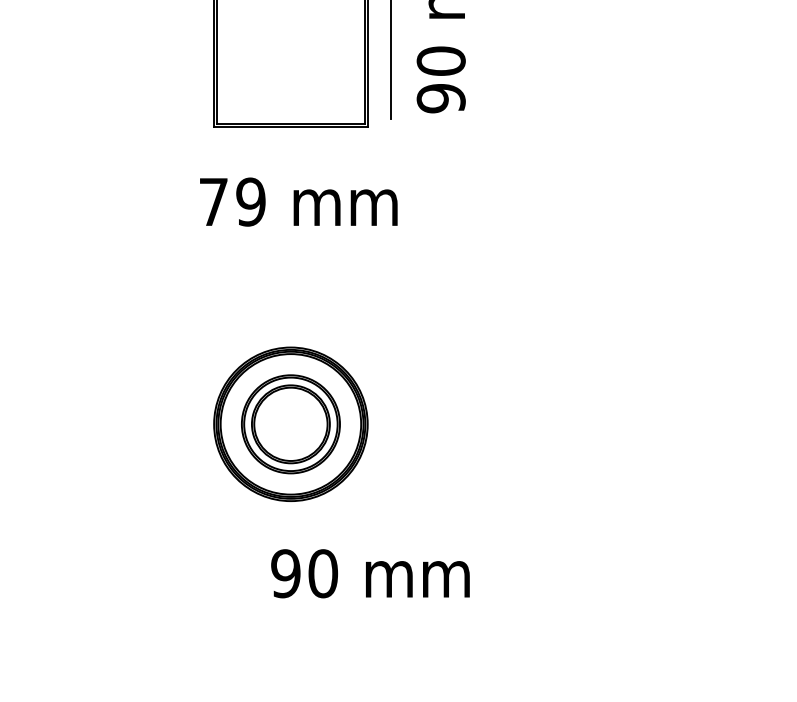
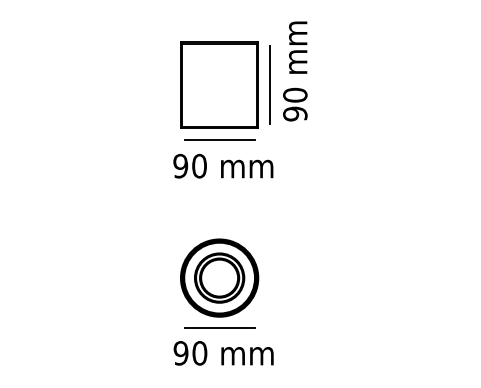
line: (290, 151) -> (219, 140), added
text: (231, 200) -> (189, 165), 79 -> 90
line: (290, 522) -> (219, 327), added
text: (370, 574) -> (223, 353), moved

